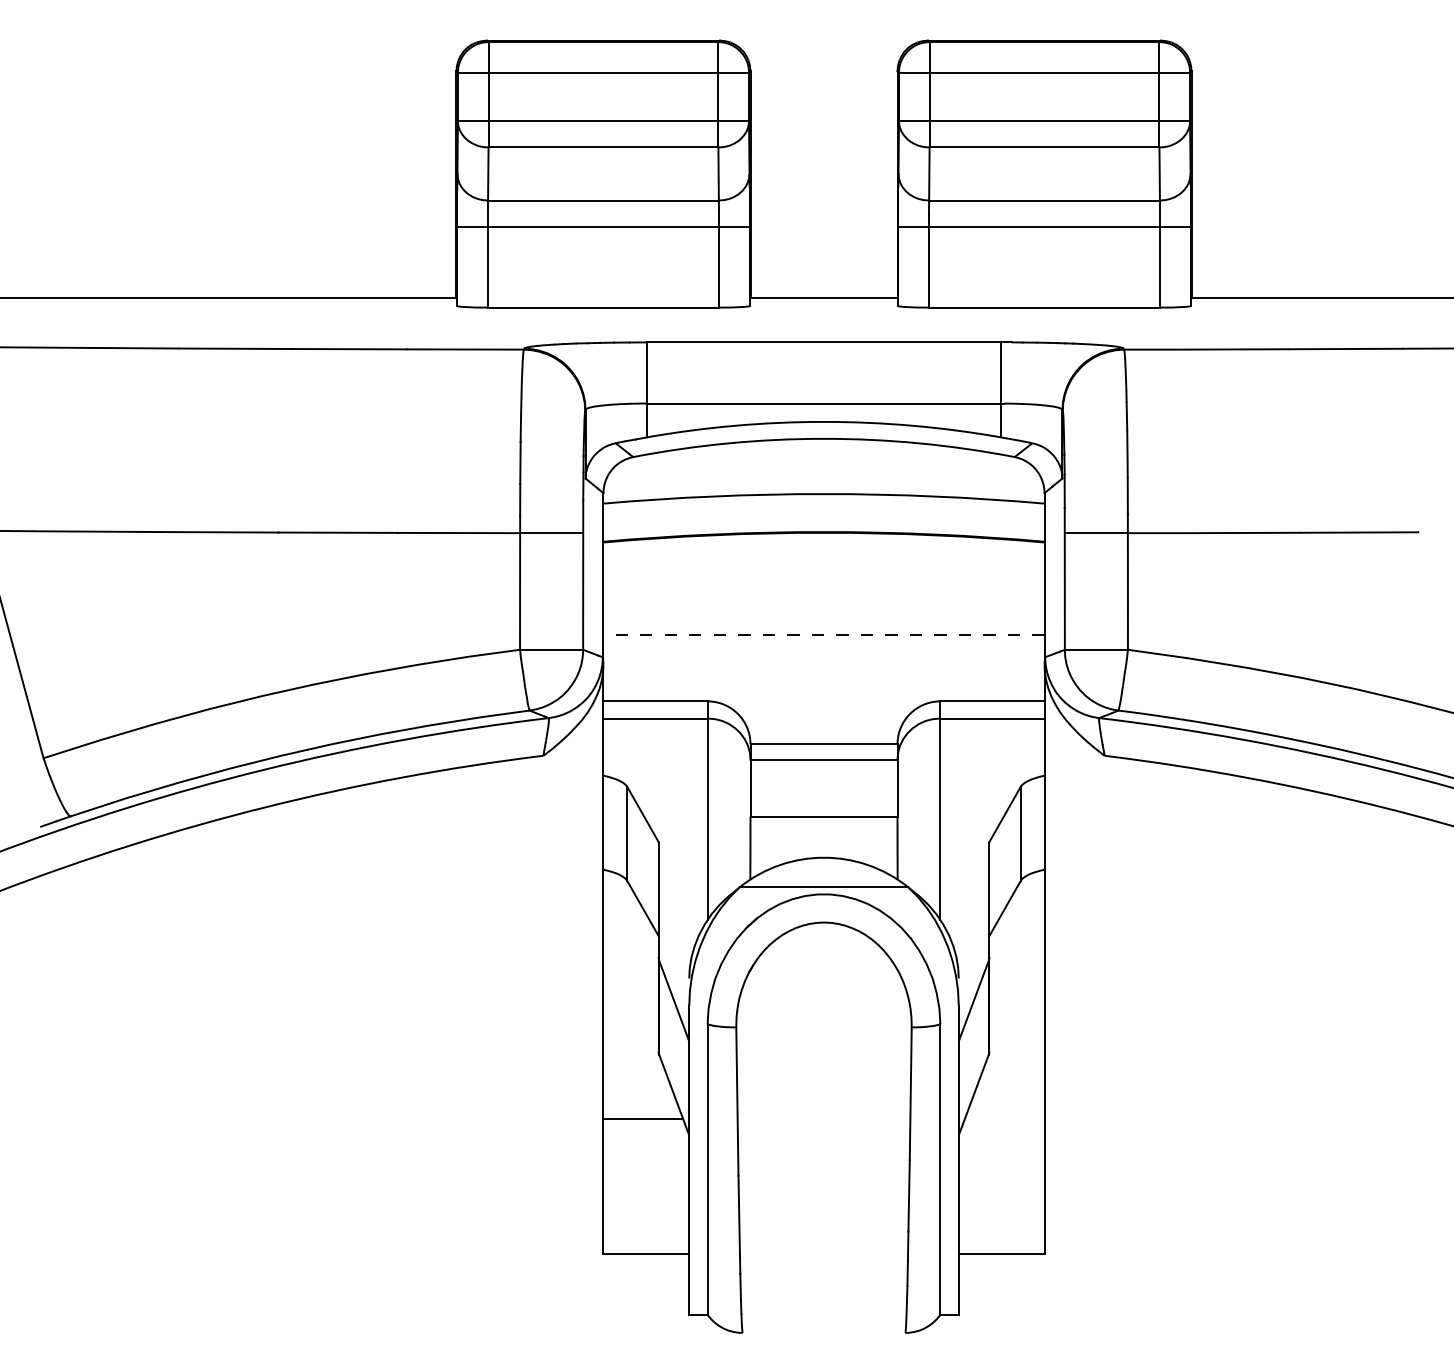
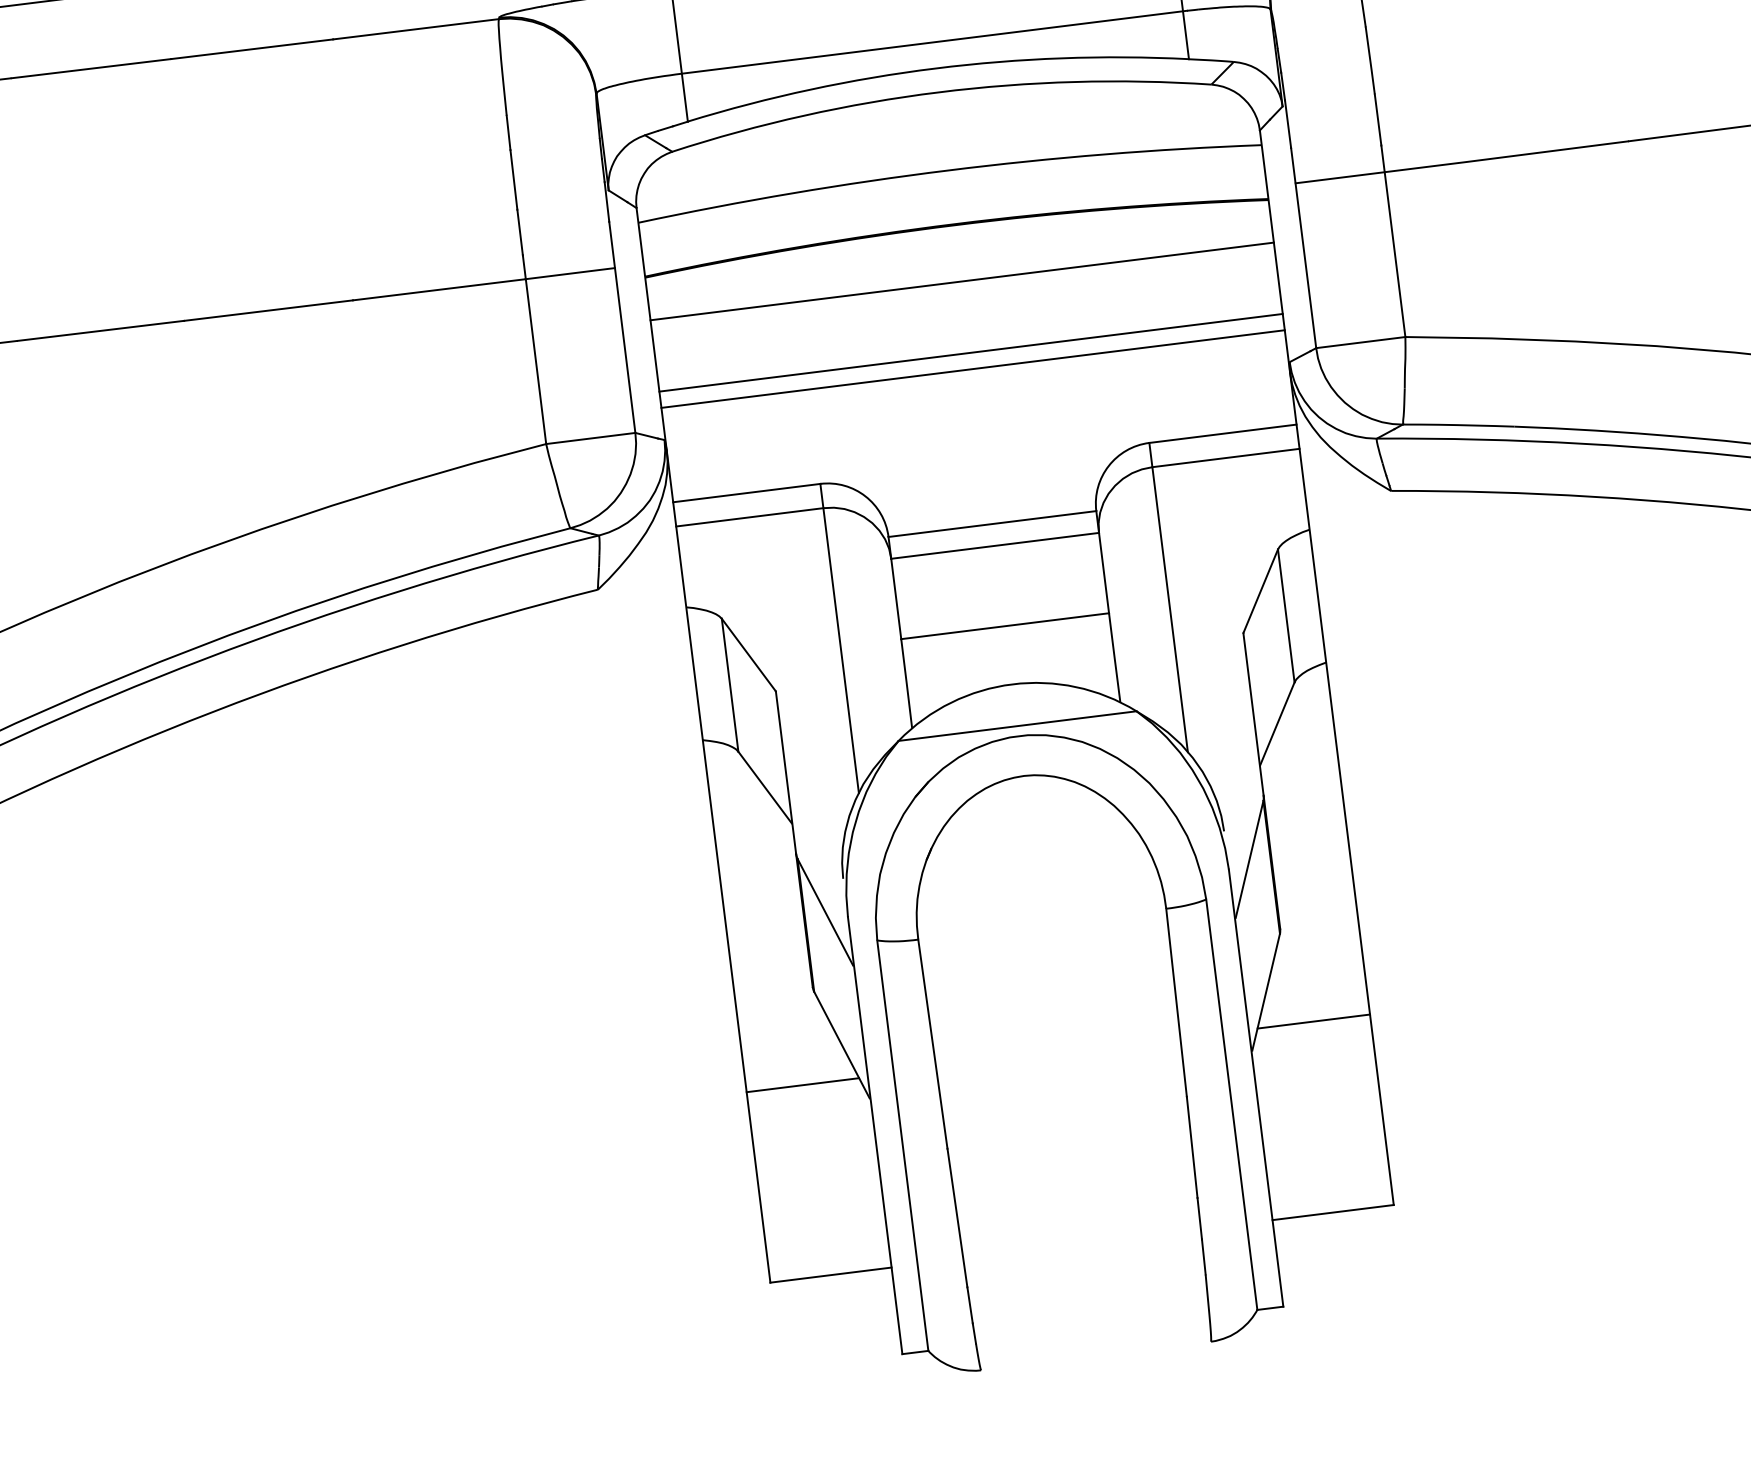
line: (823, 572) -> (961, 281), added
line: (823, 623) -> (970, 353), added
line: (824, 634) -> (973, 368), dashed -> solid
line: (1004, 1118) -> (1313, 1021), added

